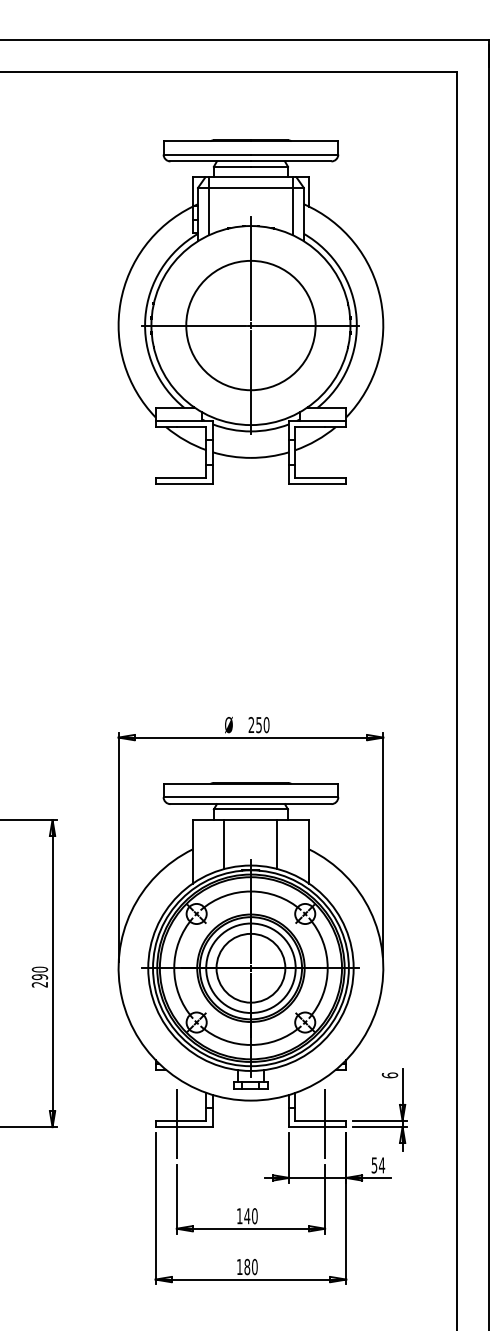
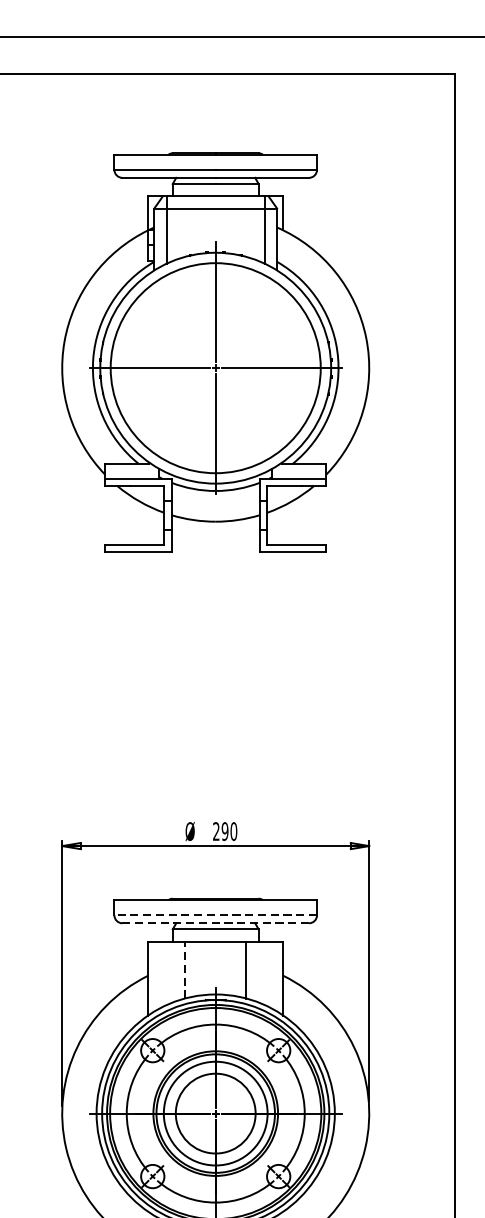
circle: (250, 325) -> (215, 368), size x1.4
text: (258, 724) -> (224, 830), 250 -> 290
line: (250, 797) -> (215, 915), solid -> dashed
line: (250, 804) -> (215, 923), solid -> dashed
line: (224, 844) -> (185, 970), solid -> dashed

